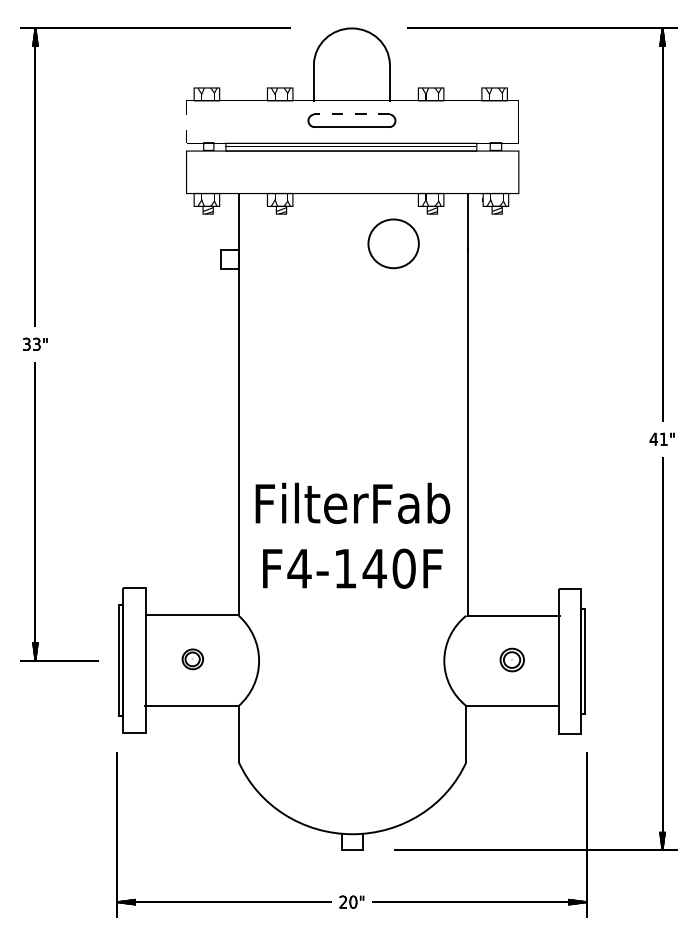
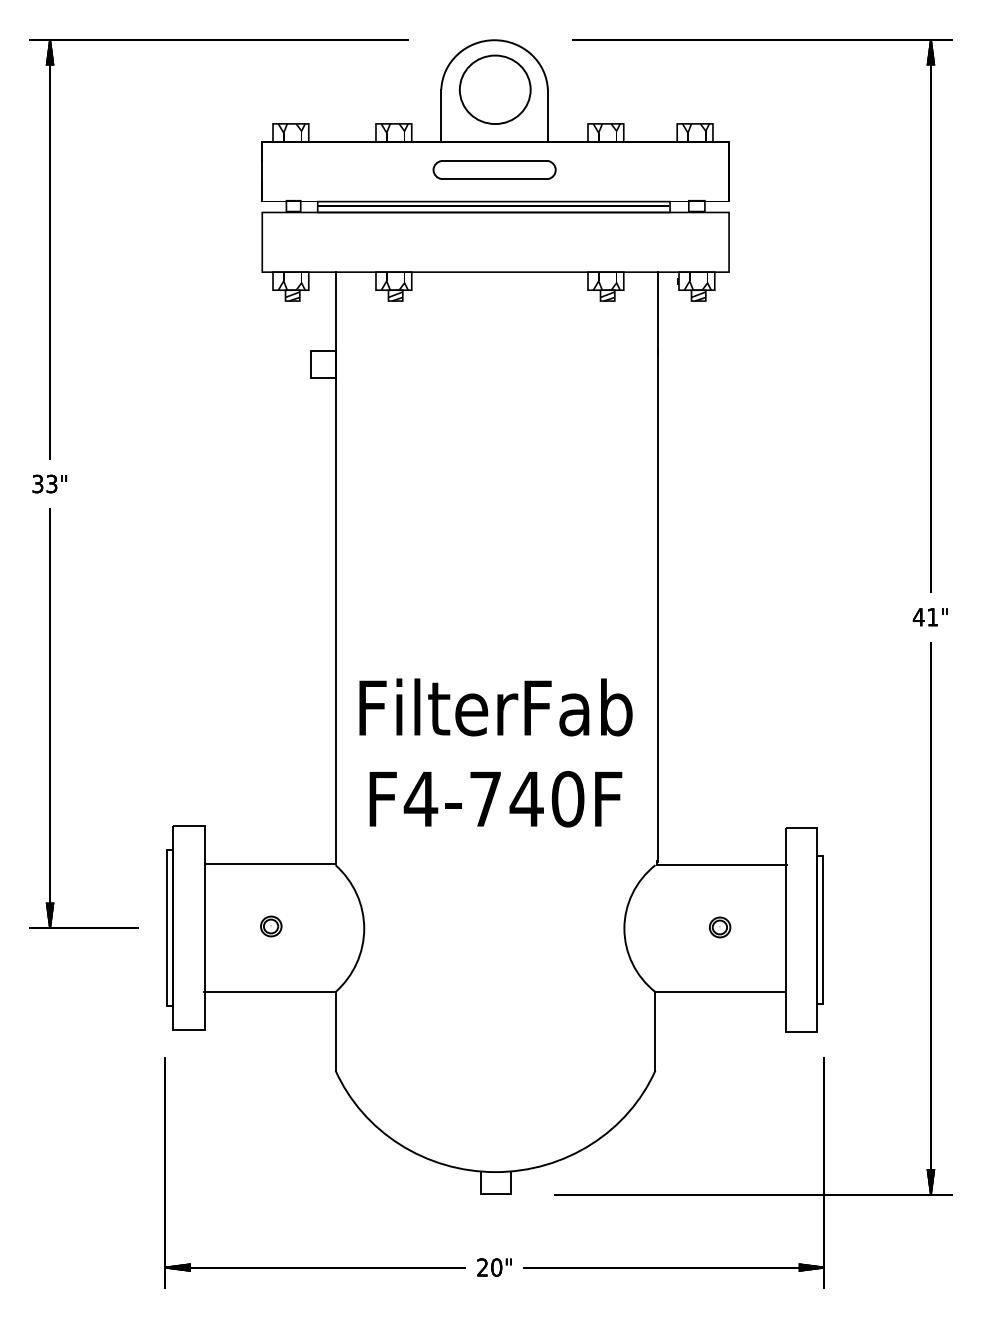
line: (351, 114) -> (494, 161), dashed -> solid
line: (186, 123) -> (262, 173), added
part: (393, 243) -> (495, 89), moved
text: (345, 568) -> (485, 798), F4-140F -> F4-740F
part: (193, 659) -> (271, 926), size x0.71
part: (512, 660) -> (720, 927), size x0.62

